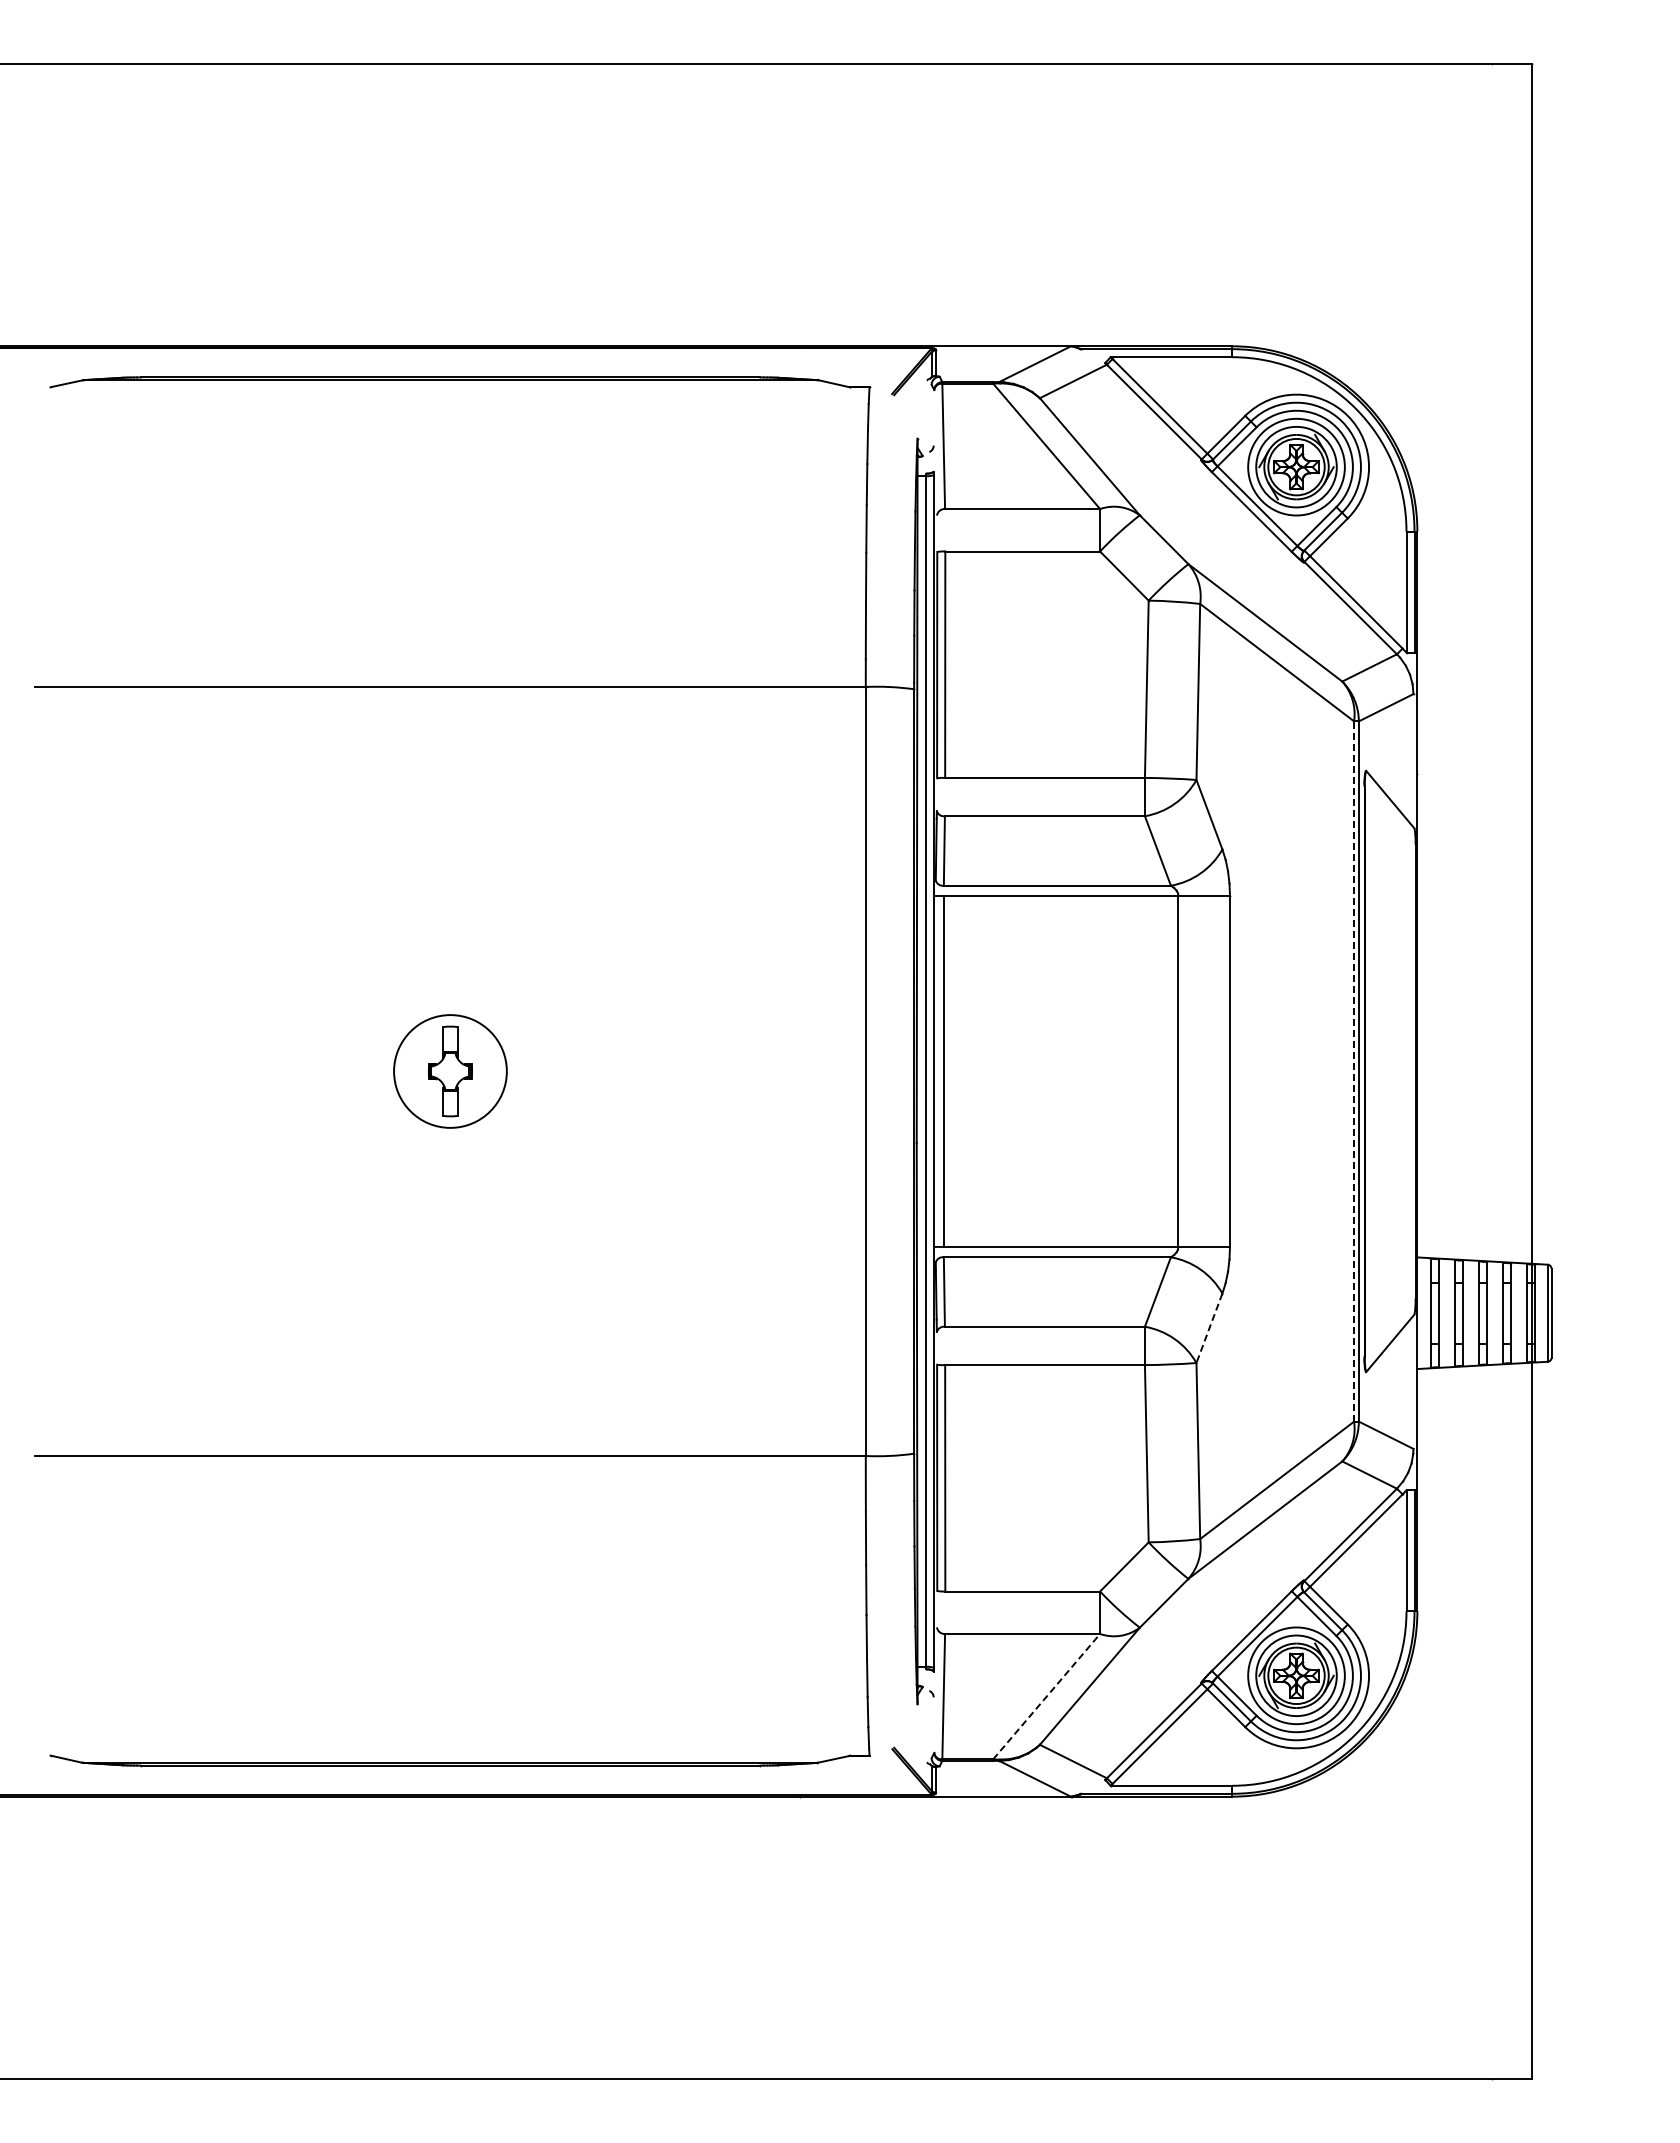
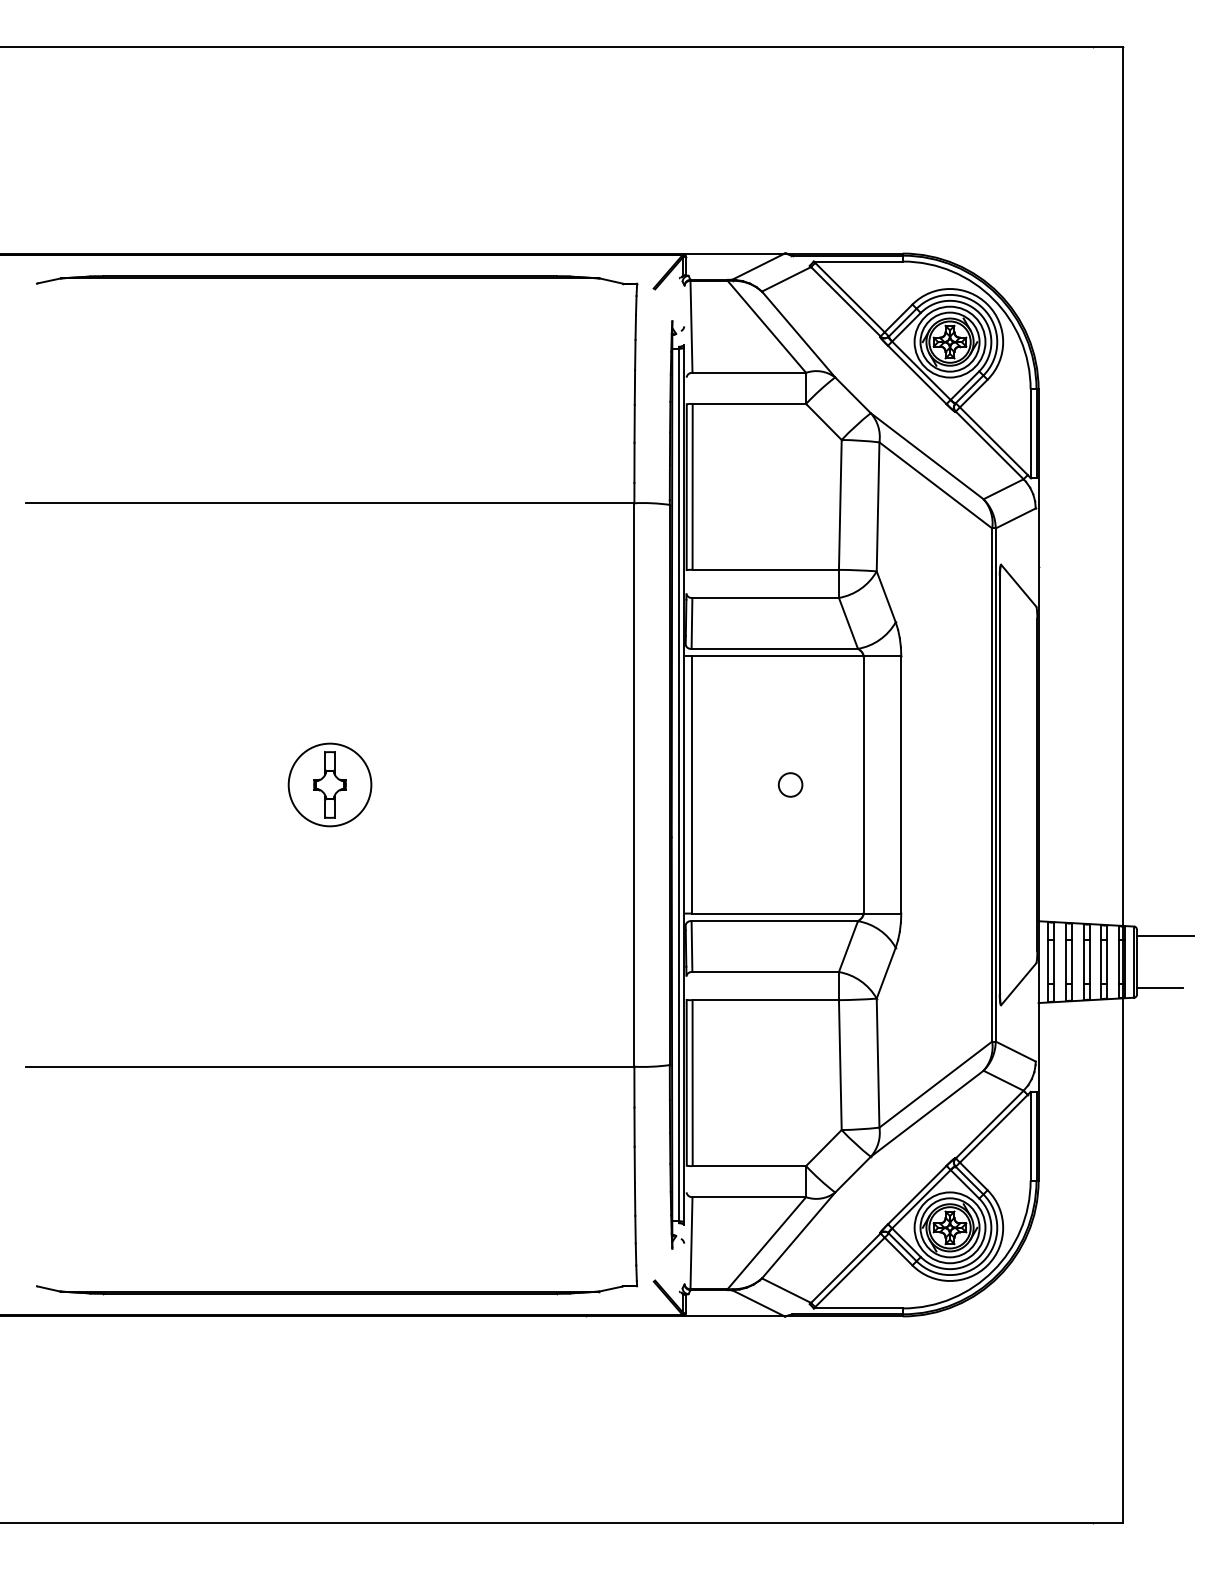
circle: (1078, 1071) -> (790, 785), added
line: (1354, 1071) -> (992, 785), dashed -> solid
line: (1590, 1277) -> (1165, 935), added
line: (1209, 1328) -> (886, 973), dashed -> solid
line: (1582, 1348) -> (1159, 987), added
line: (1046, 1696) -> (766, 1243), dashed -> solid

